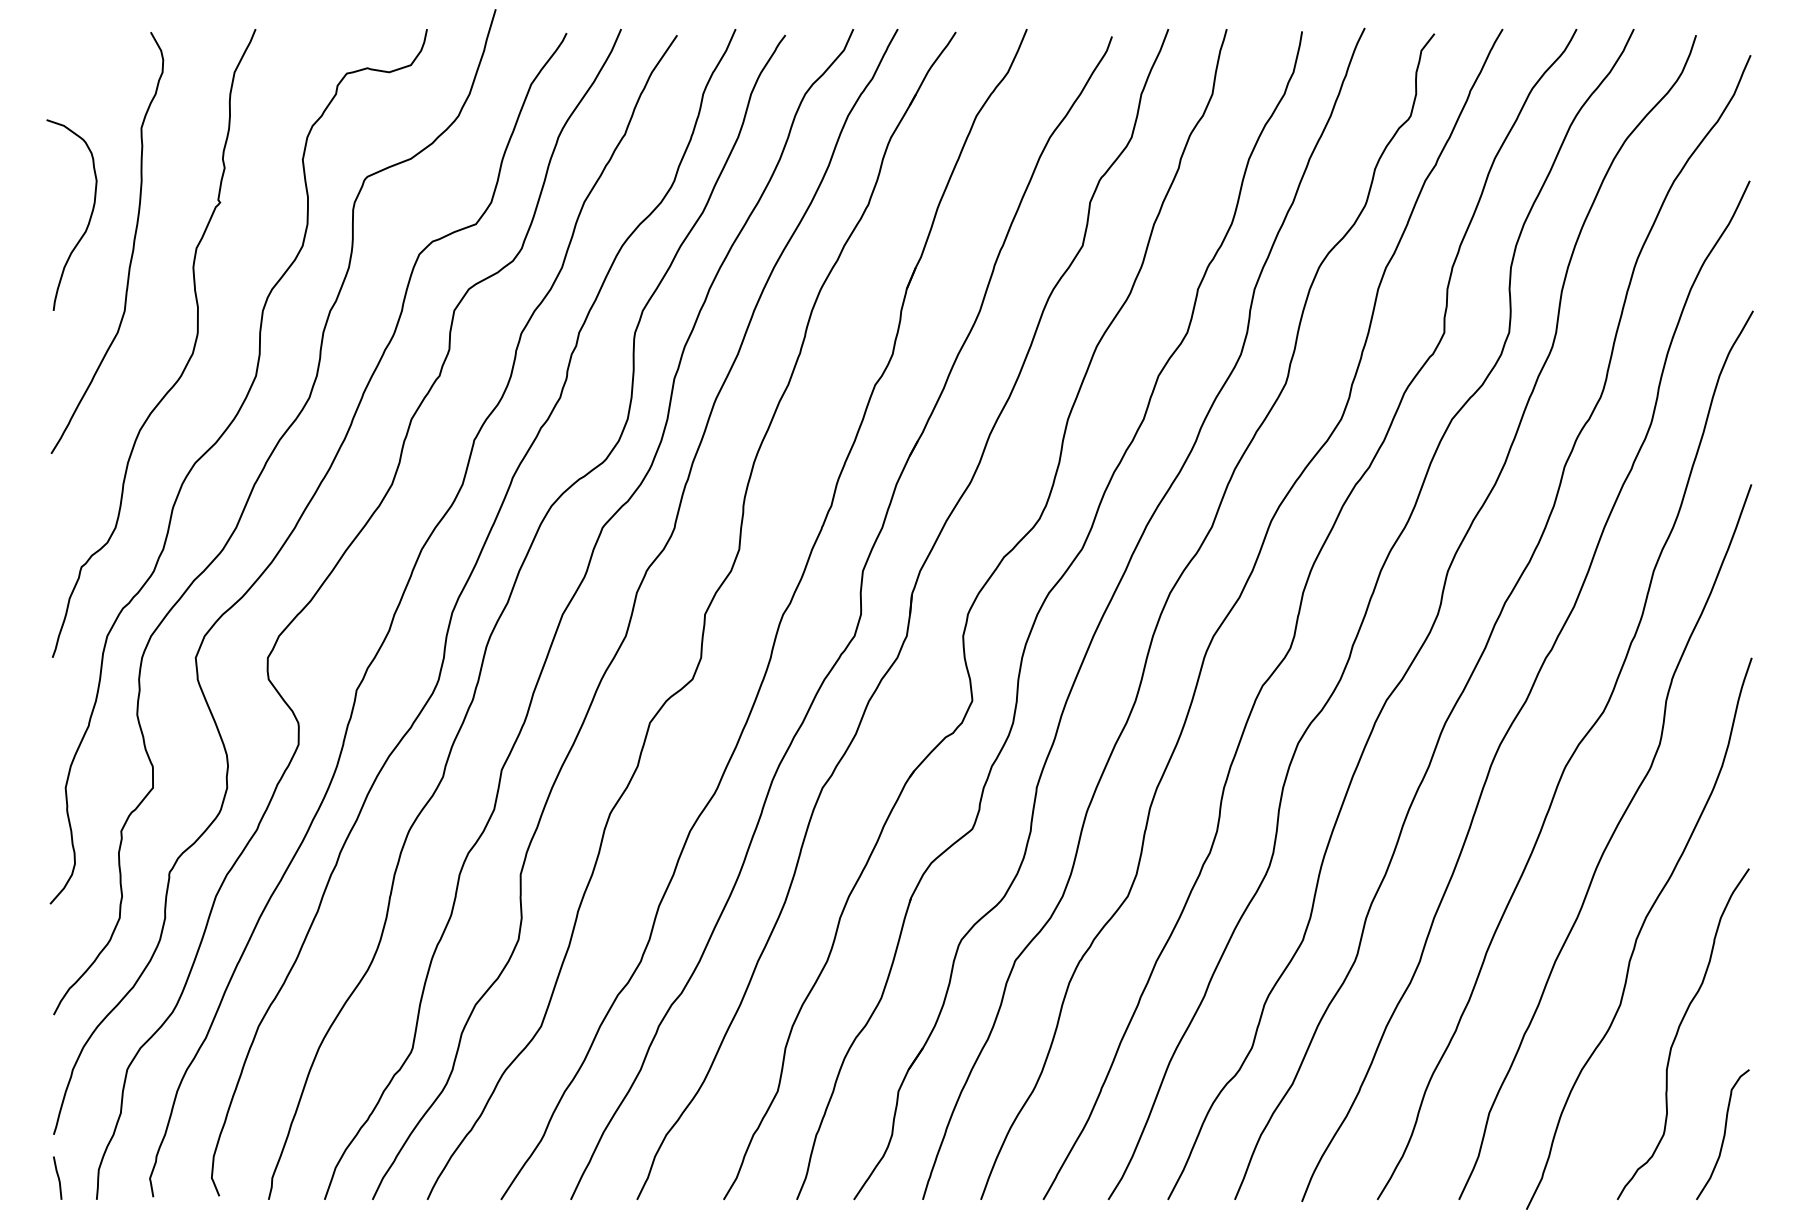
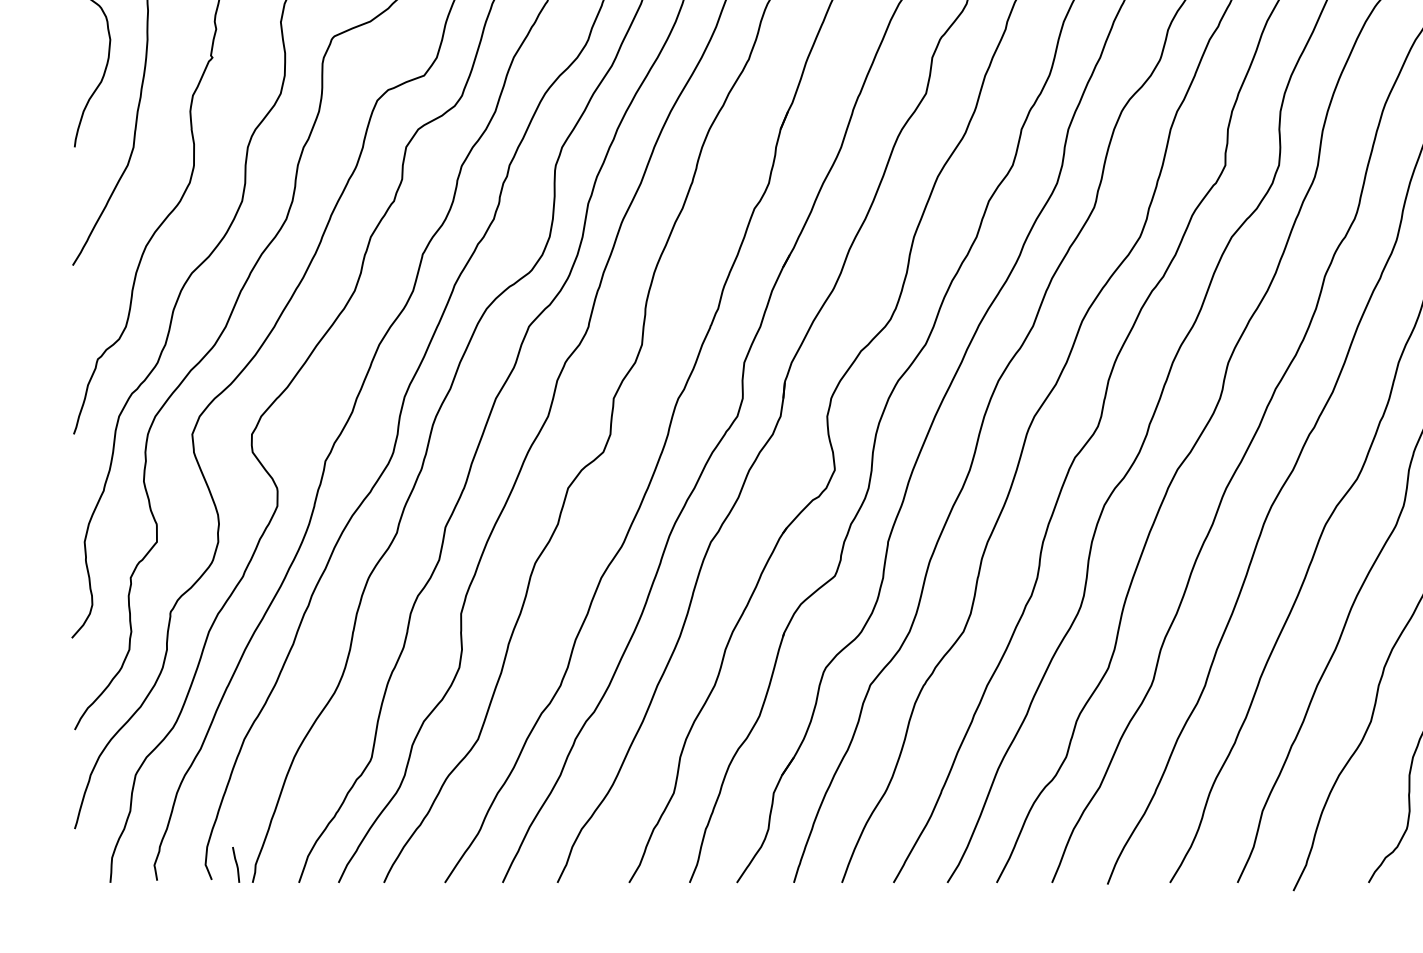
line: (57, 1177) -> (235, 864), moved

